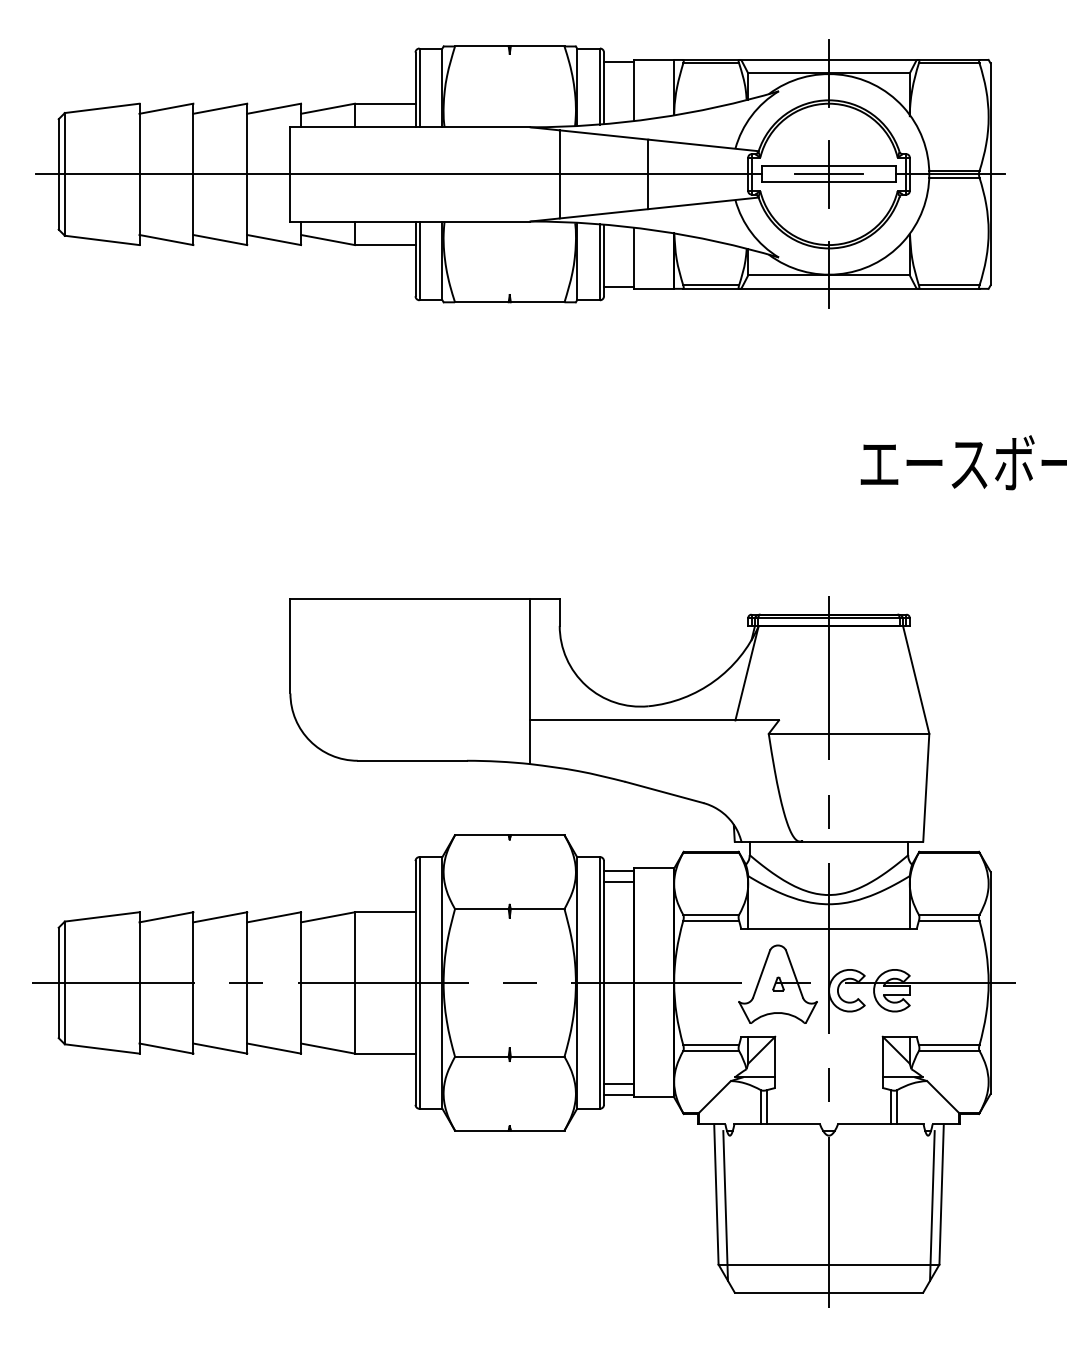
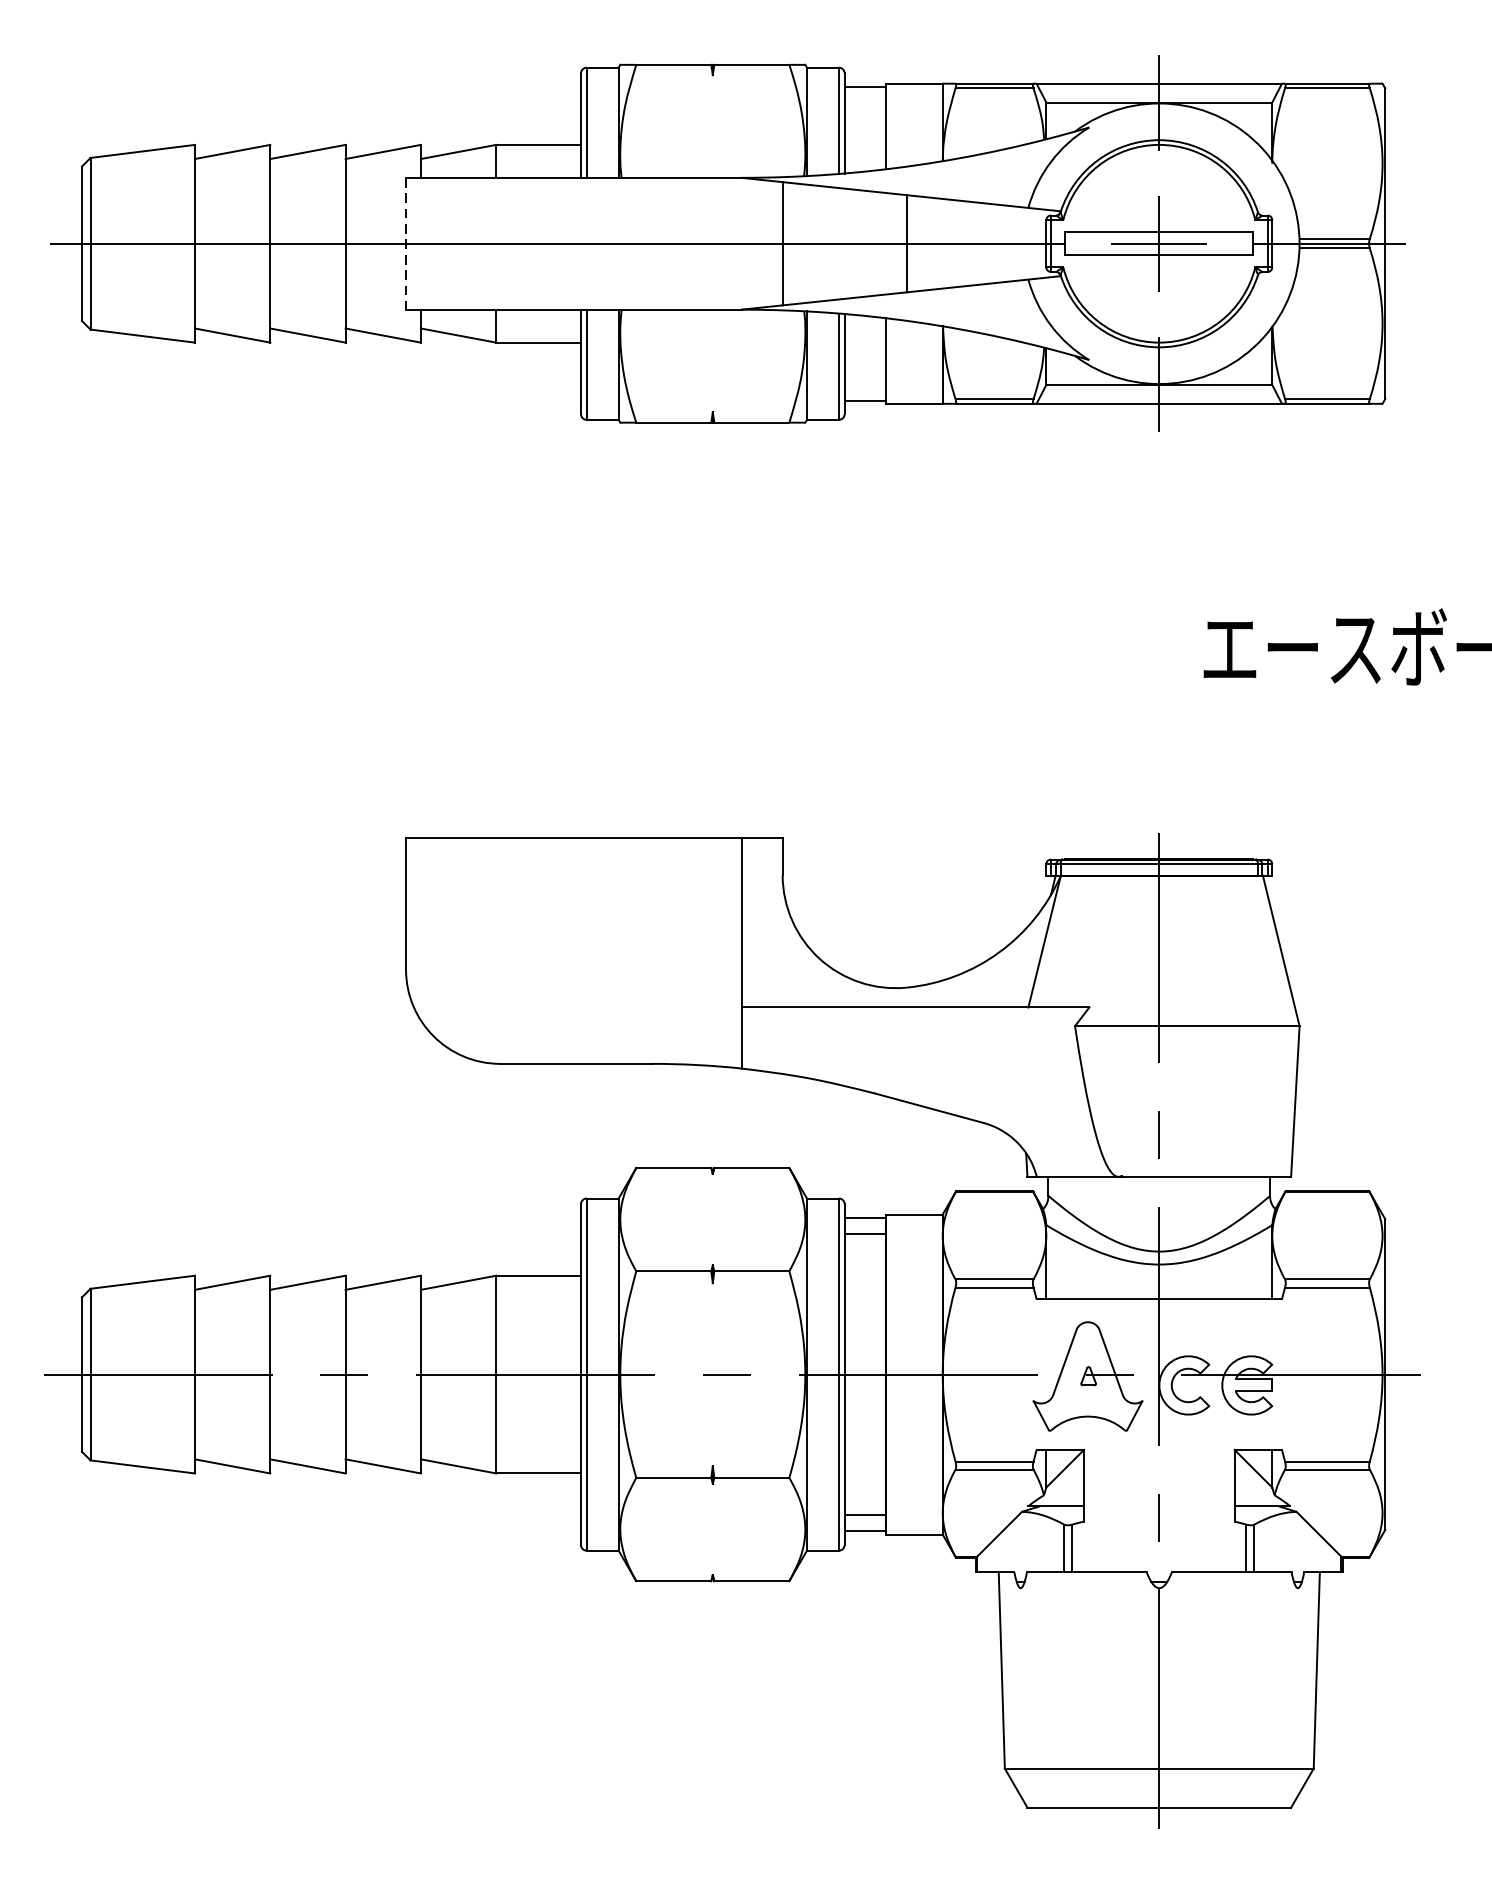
line: (290, 174) -> (406, 243), solid -> dashed
line: (725, 1205) -> (1014, 1685), removed
line: (932, 1205) -> (1304, 1685), removed

